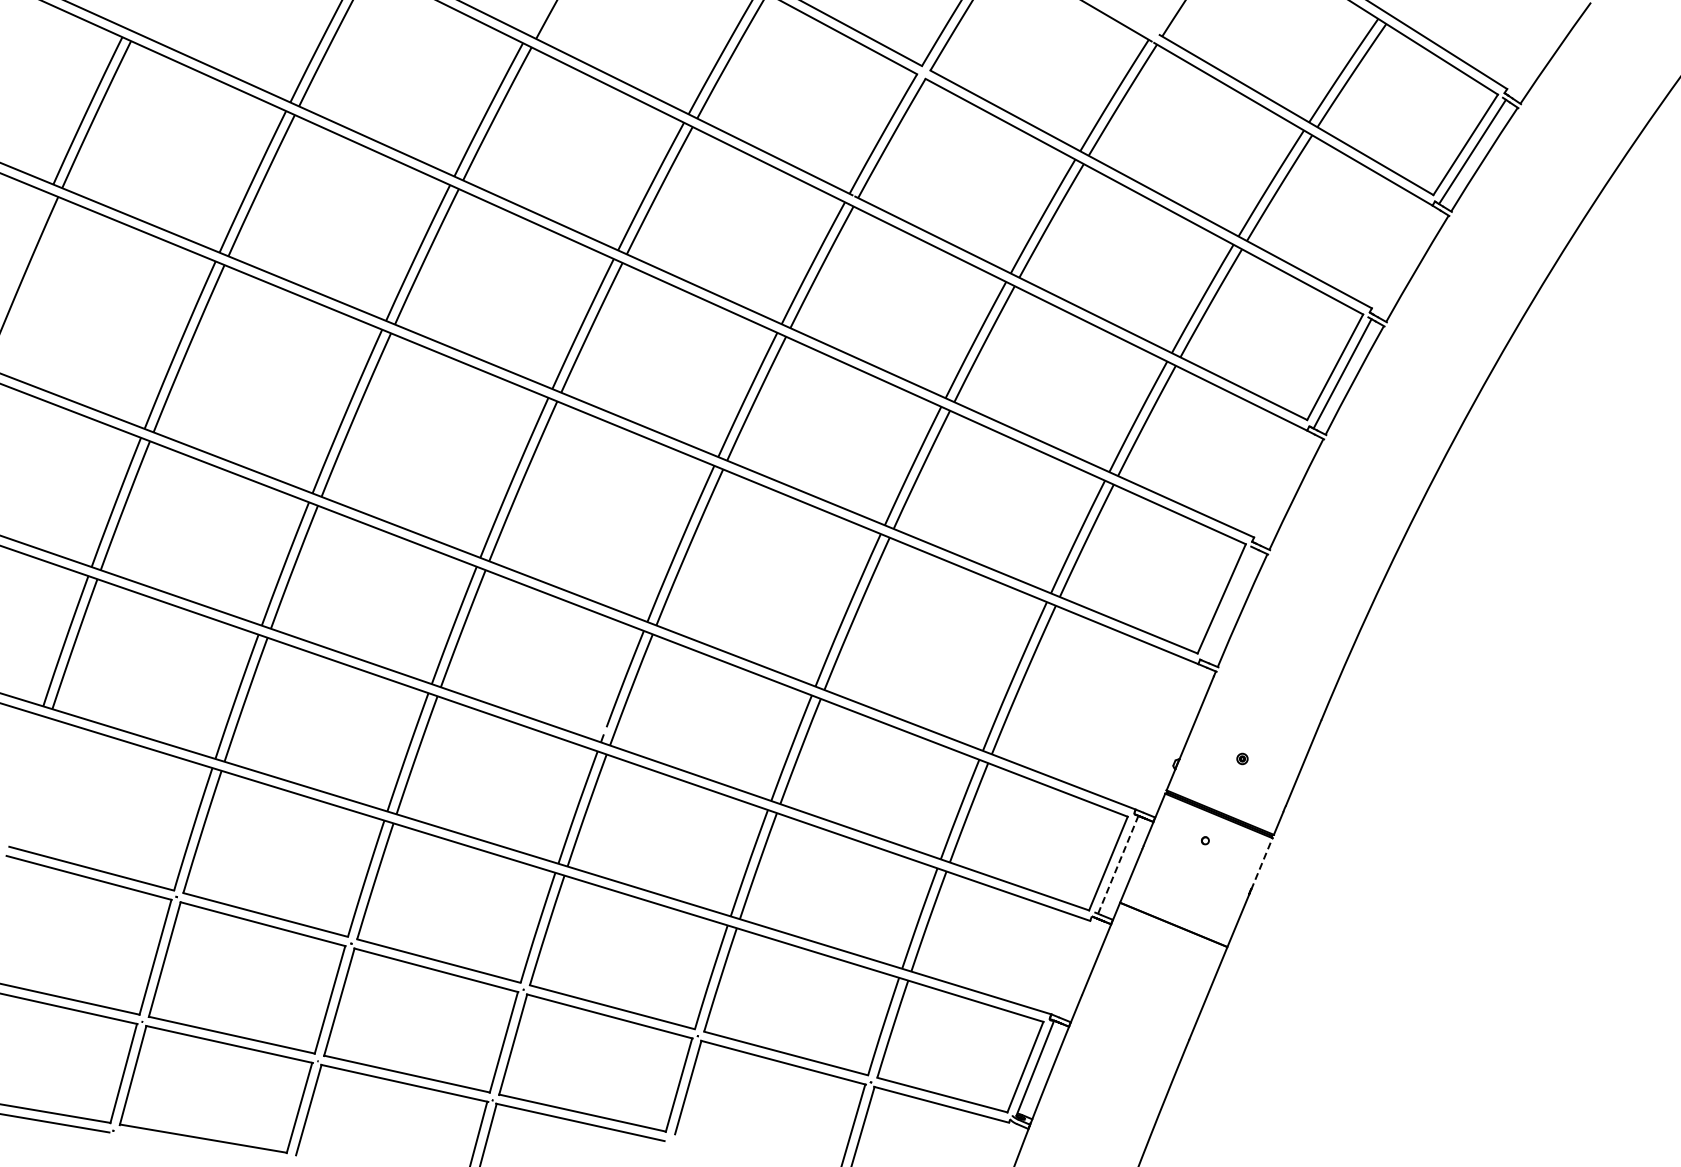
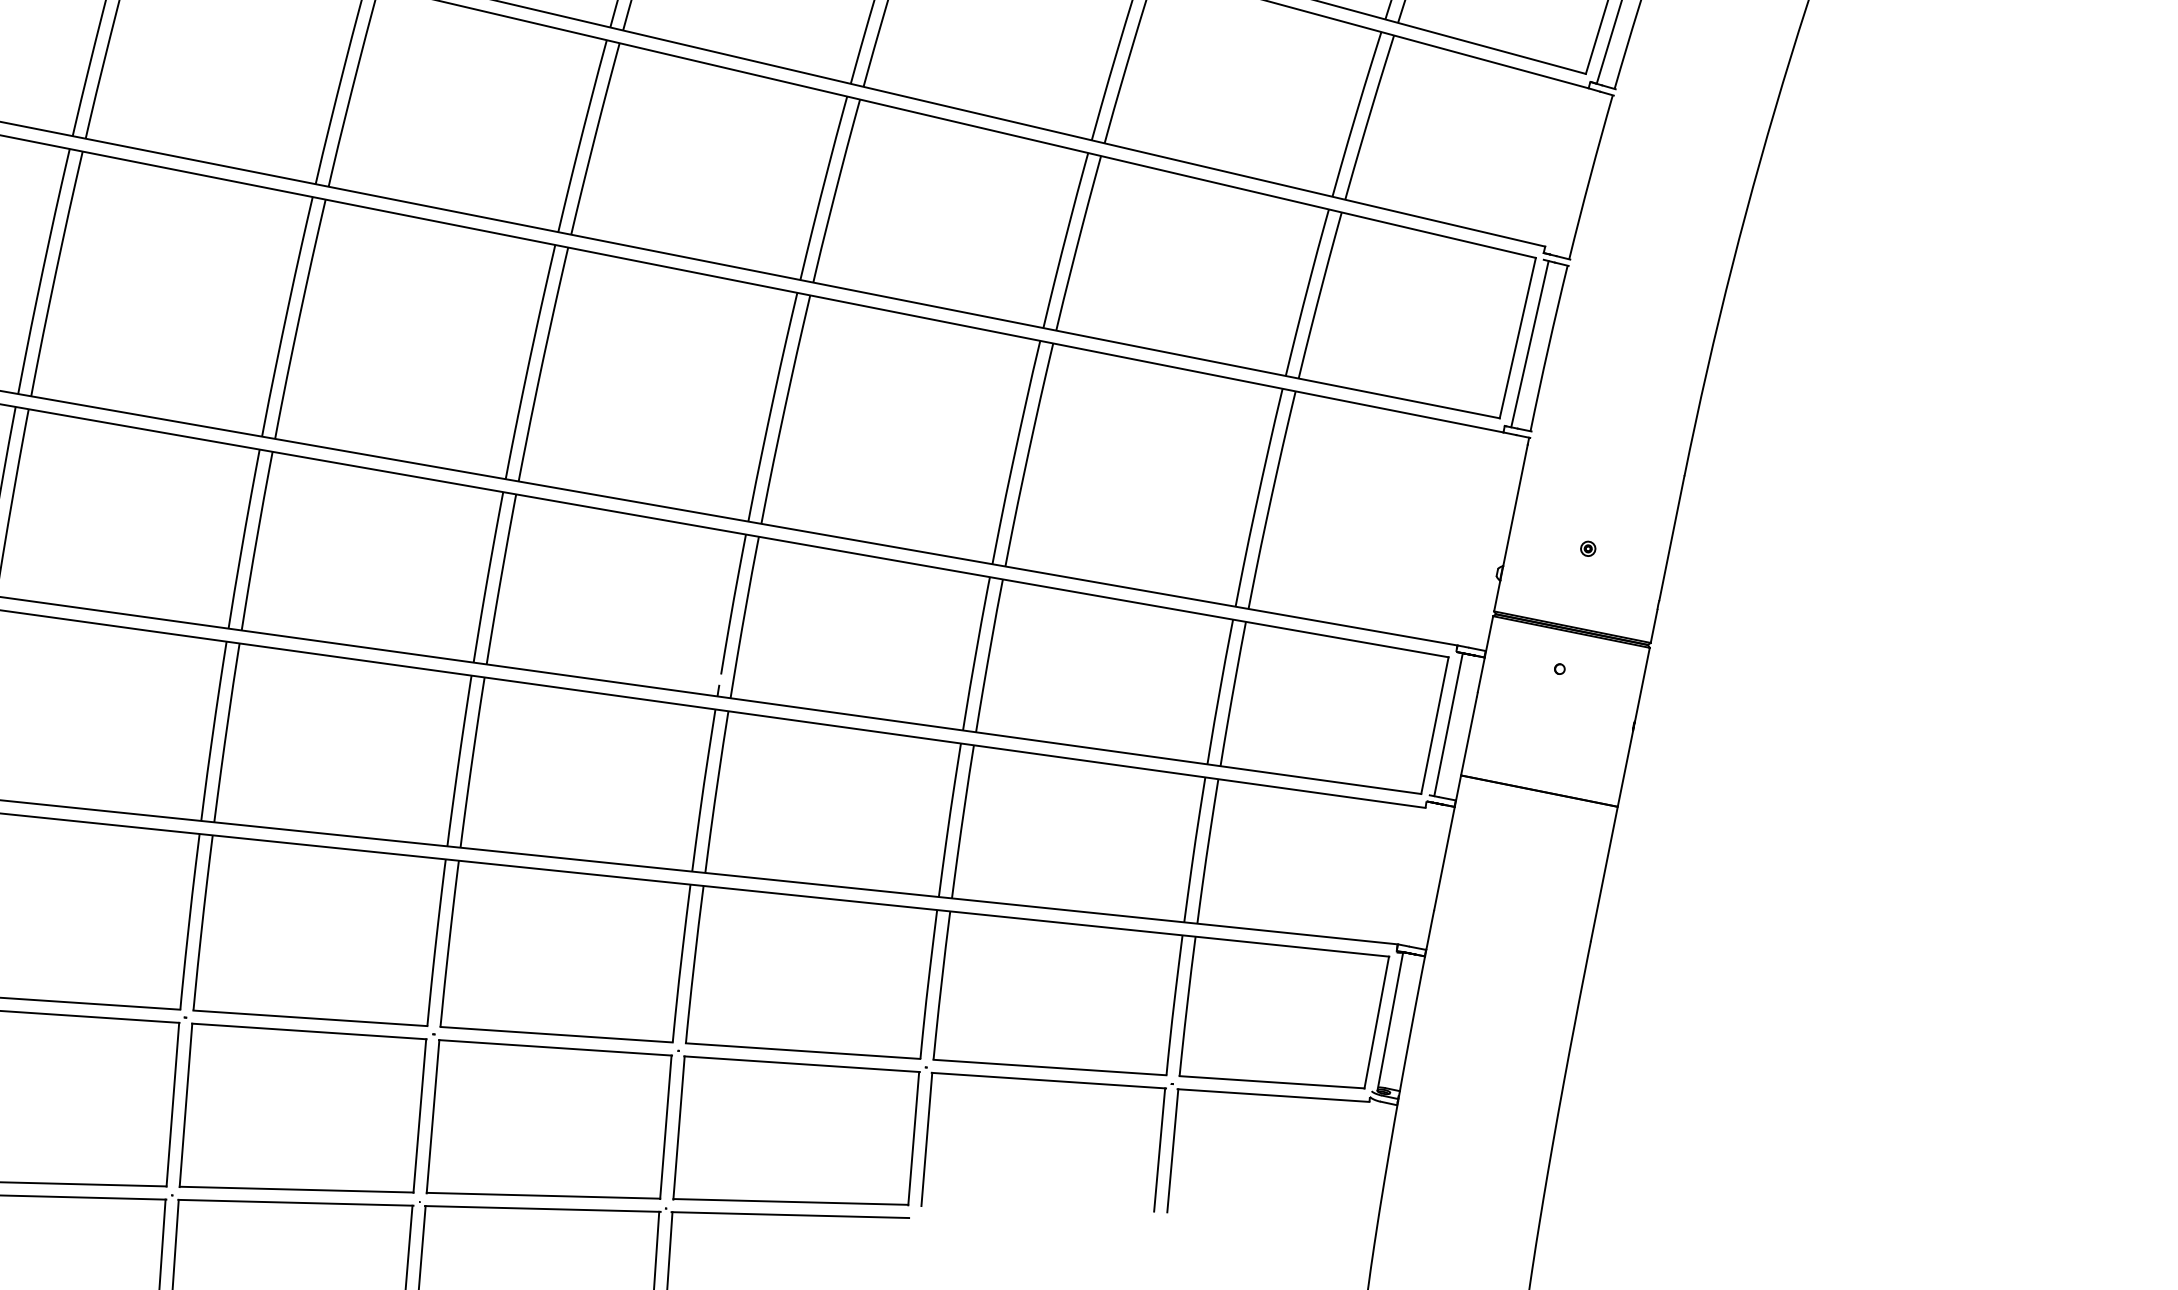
line: (1229, 604) -> (1529, 343), added
line: (1118, 864) -> (1448, 724), dashed -> solid
line: (1261, 864) -> (1641, 686), dashed -> solid

